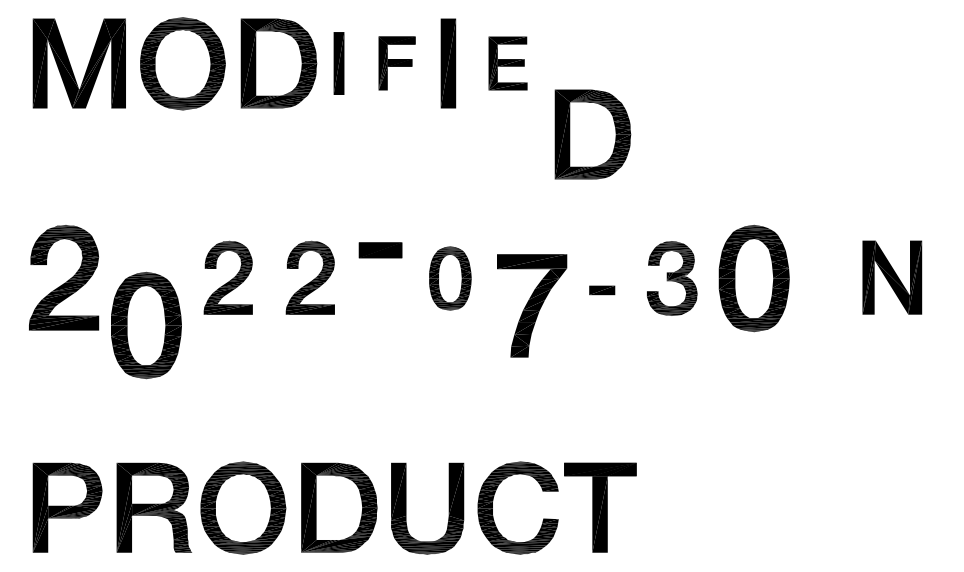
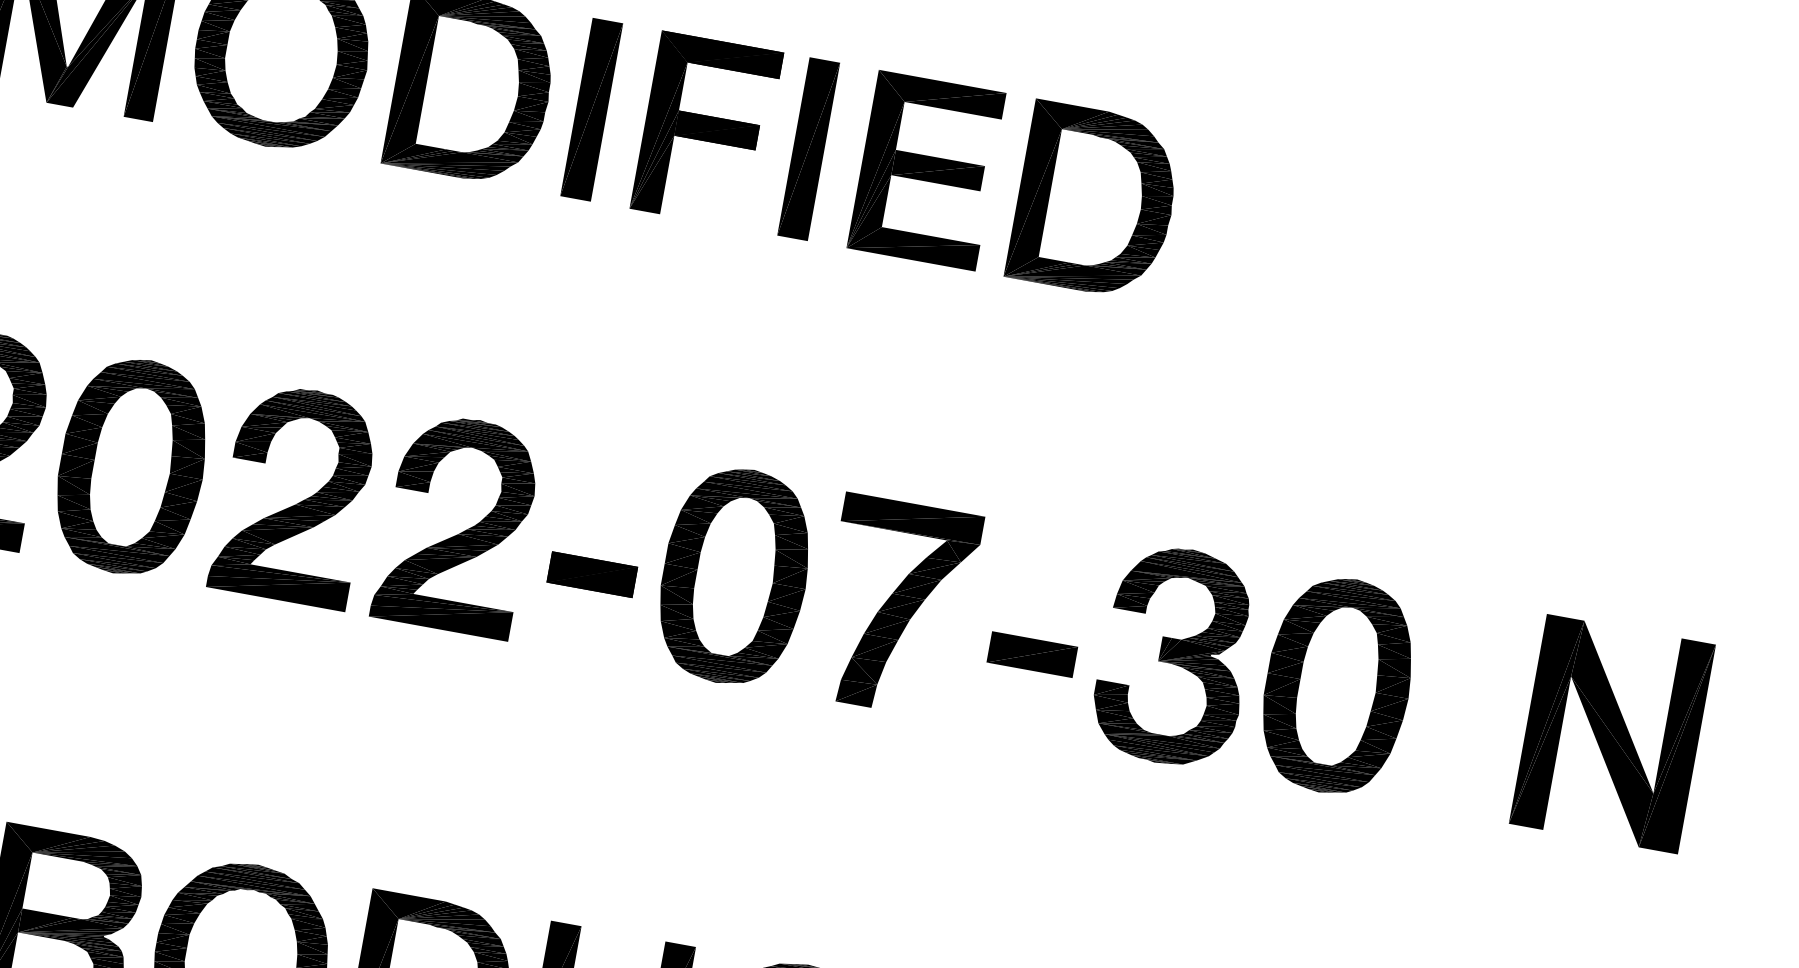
part: (338, 63) -> (590, 109), size x1.43
part: (396, 63) -> (705, 130), size x1.67
part: (507, 63) -> (925, 170), size x1.67
part: (592, 134) -> (1094, 201), moved
part: (380, 250) -> (592, 574), moved
part: (228, 277) -> (295, 494), size x1.43
part: (310, 277) -> (457, 523), size x1.43
part: (891, 277) -> (1610, 733), size x1.43
part: (450, 278) -> (735, 576), size x1.67
part: (672, 278) -> (1175, 656), size x1.43
part: (601, 290) -> (1030, 654), size x1.67
part: (532, 305) -> (898, 605), moved
part: (146, 325) -> (132, 466), moved

